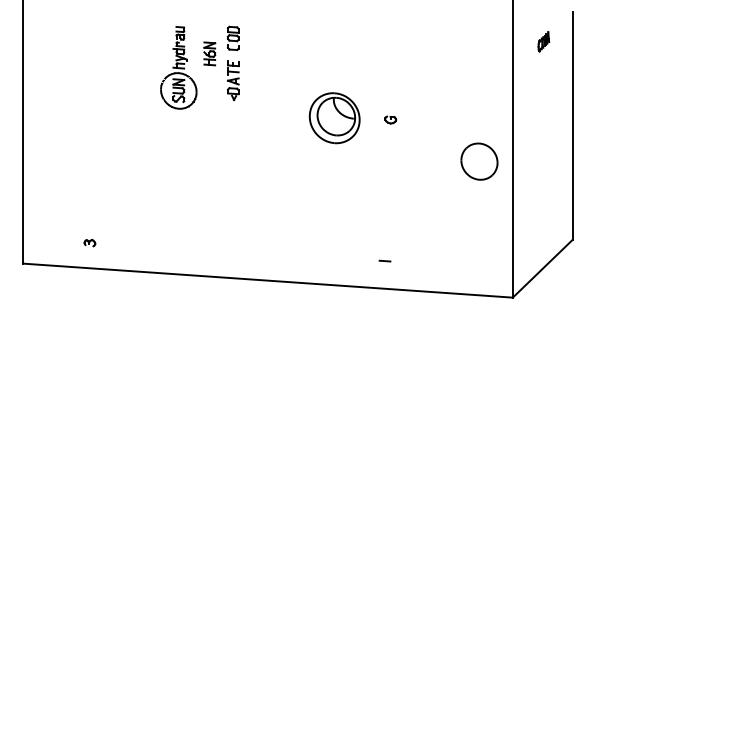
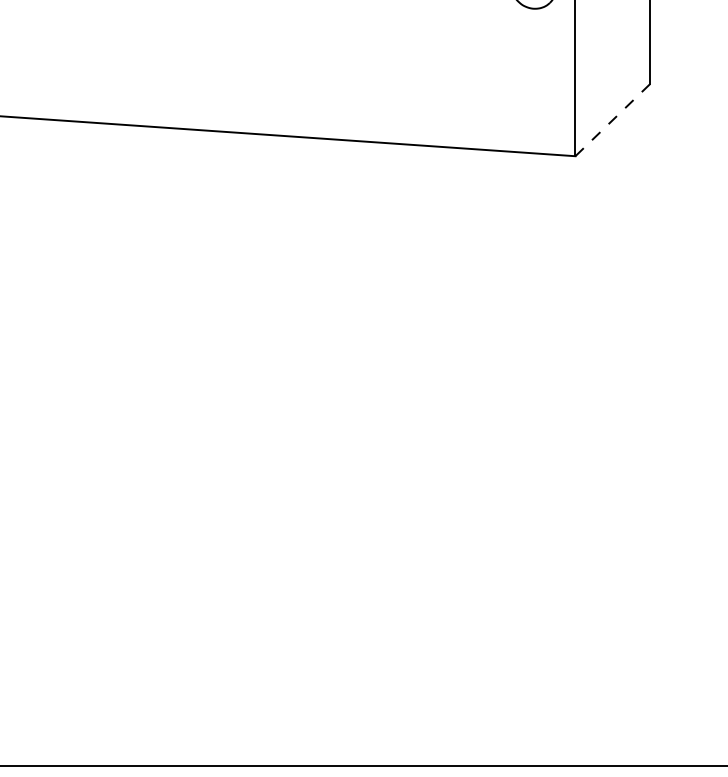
part: (89, 243) -> (45, 88), removed
line: (384, 260) -> (414, 109), removed
line: (543, 268) -> (613, 119), solid -> dashed

